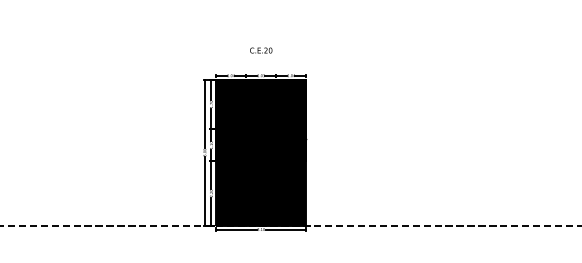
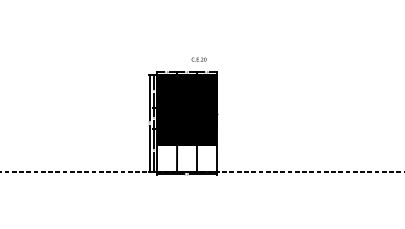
text: (260, 50) -> (198, 59), moved
fill: (261, 205) -> (187, 158), removed

